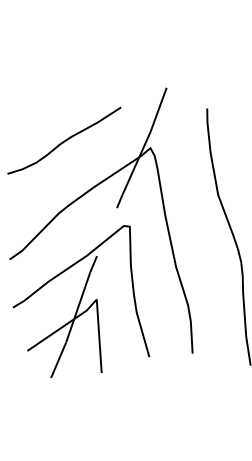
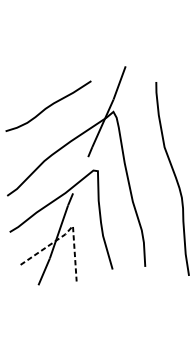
line: (92, 304) -> (69, 229), solid -> dashed

